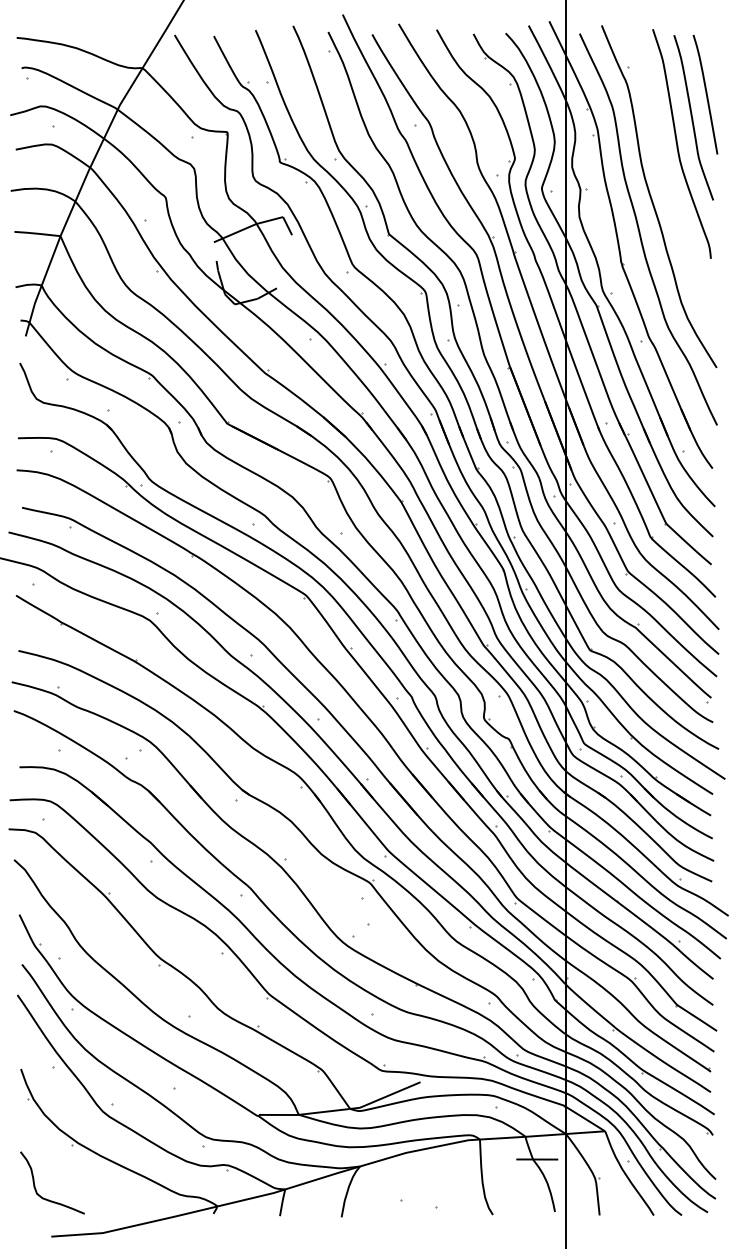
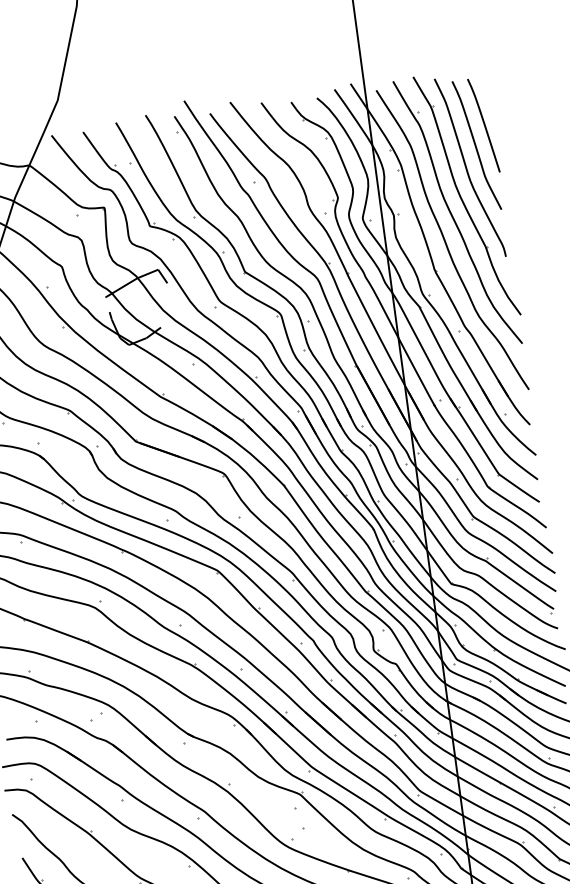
part: (666, 178) -> (461, 197), added

